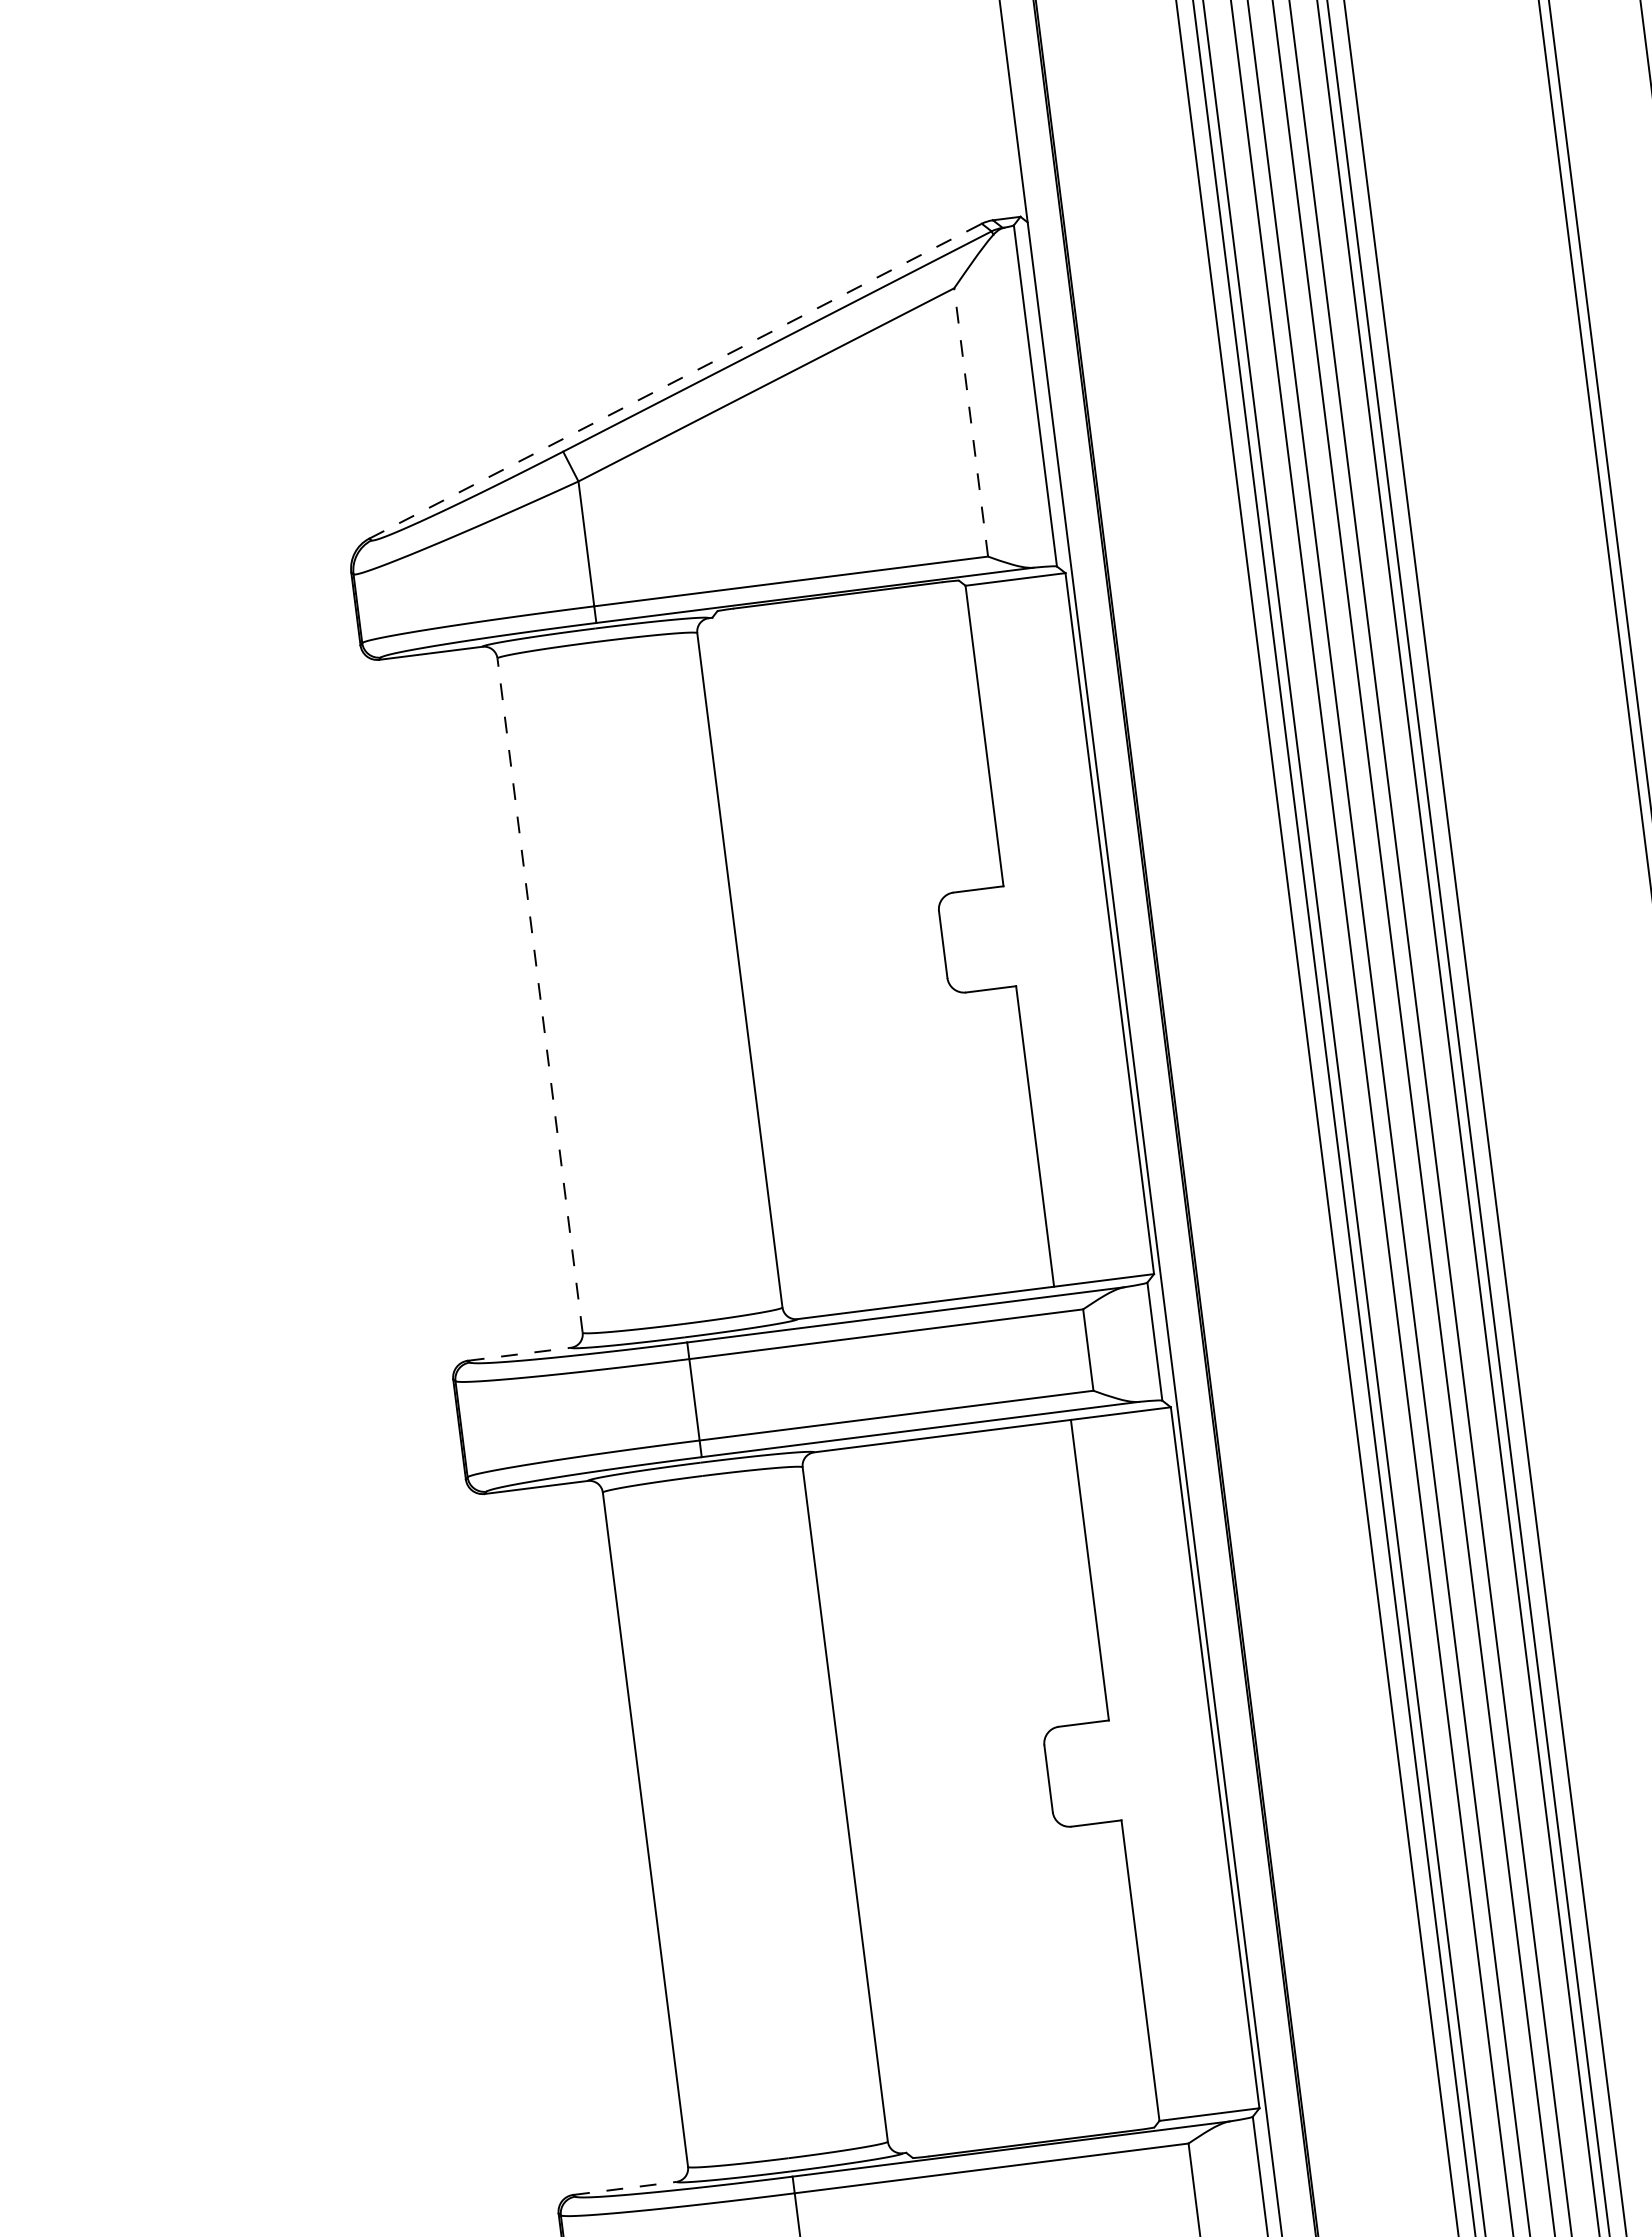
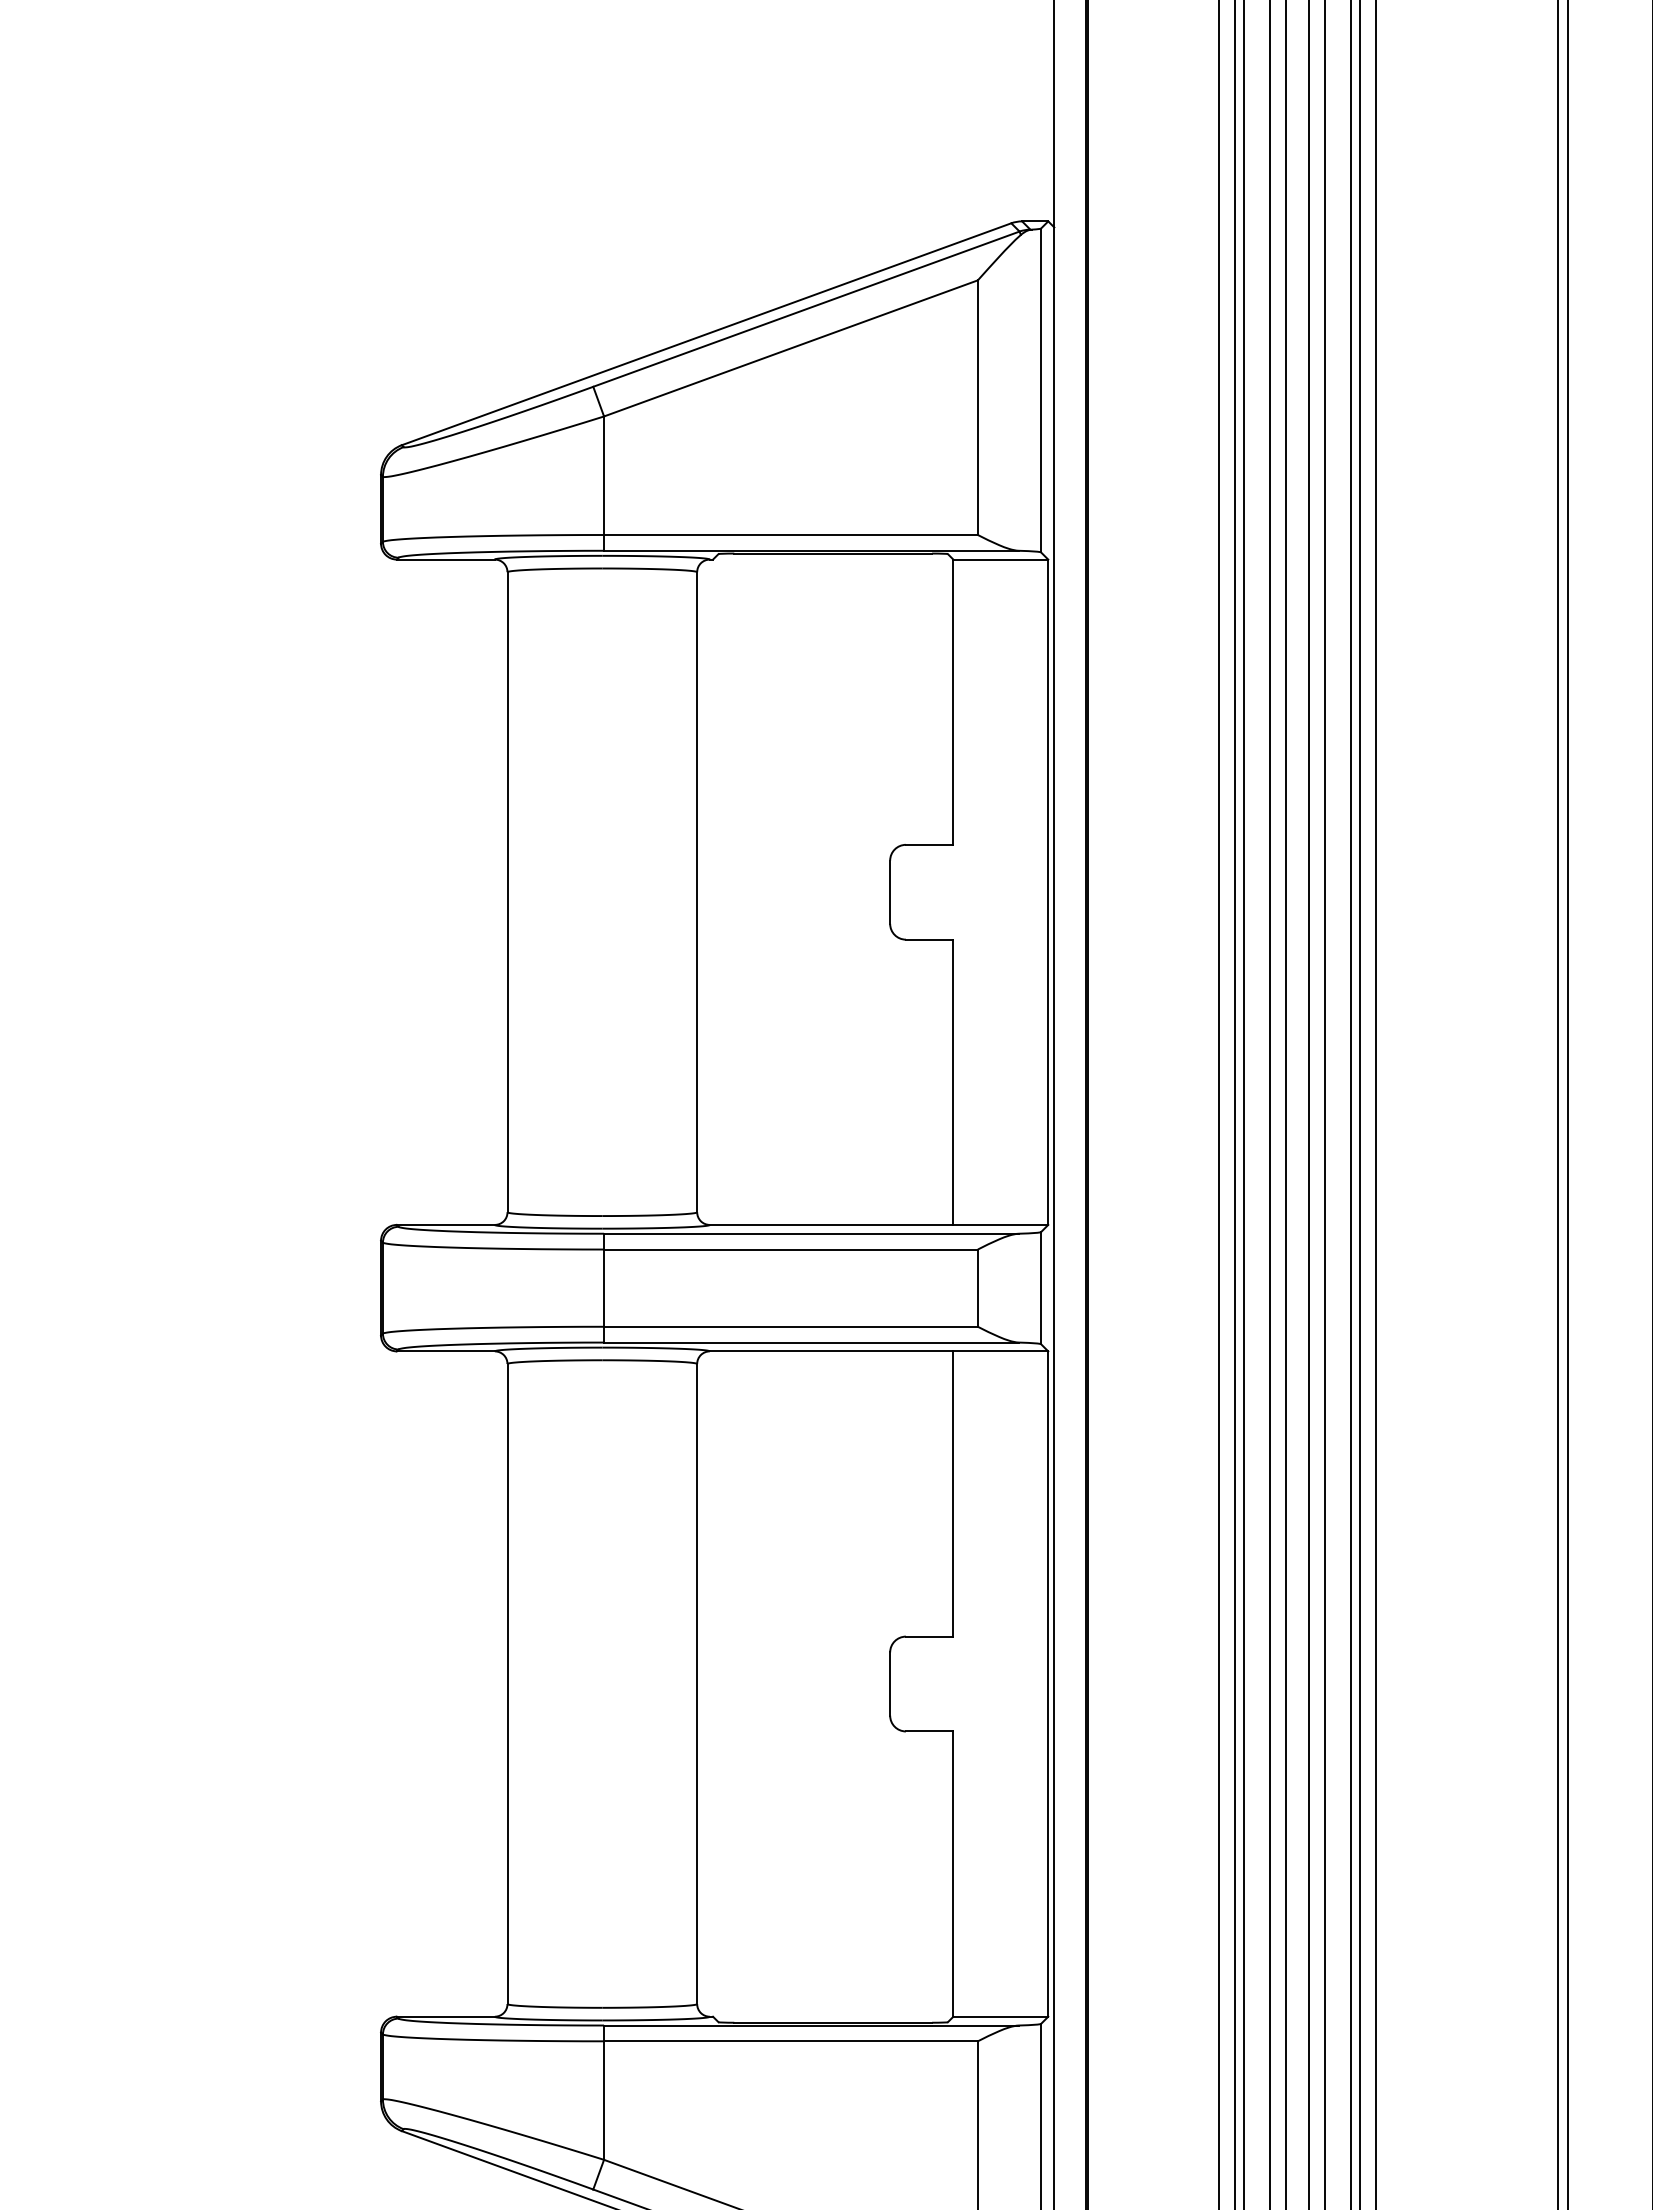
line: (676, 381) -> (707, 334), dashed -> solid
line: (970, 422) -> (977, 407), dashed -> solid
line: (539, 994) -> (507, 891), dashed -> solid
line: (518, 1353) -> (445, 1224), dashed -> solid
line: (624, 2188) -> (445, 2016), dashed -> solid

